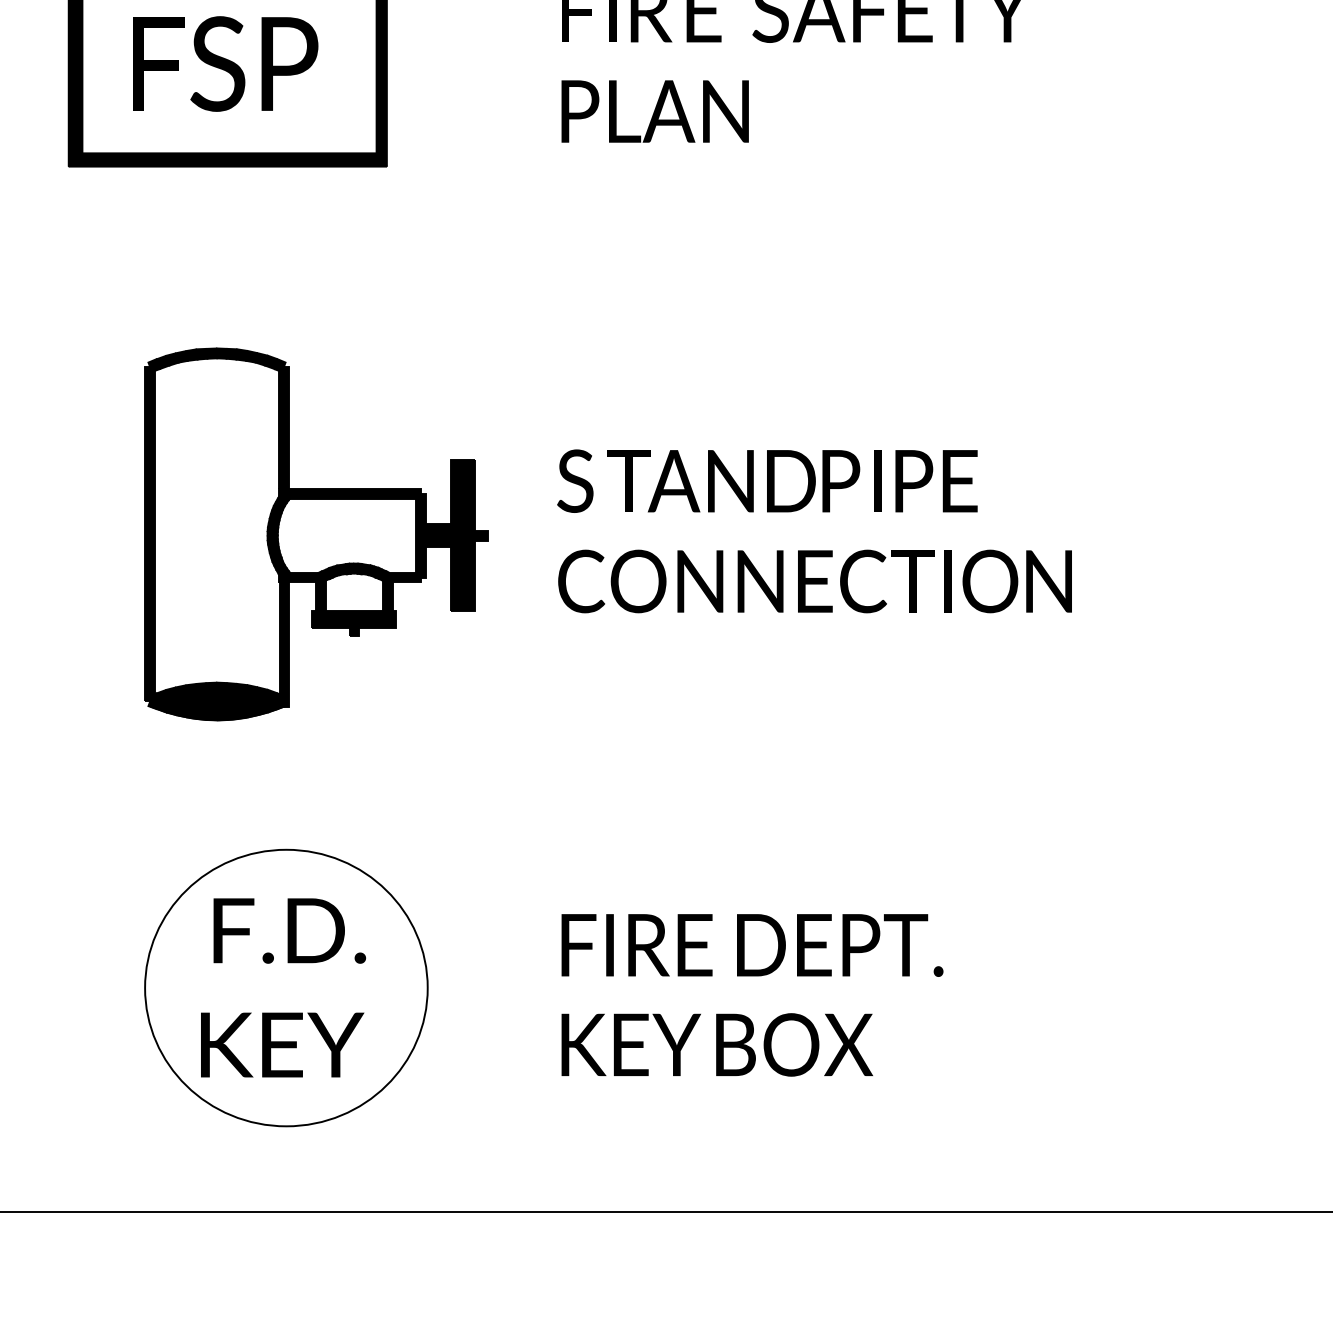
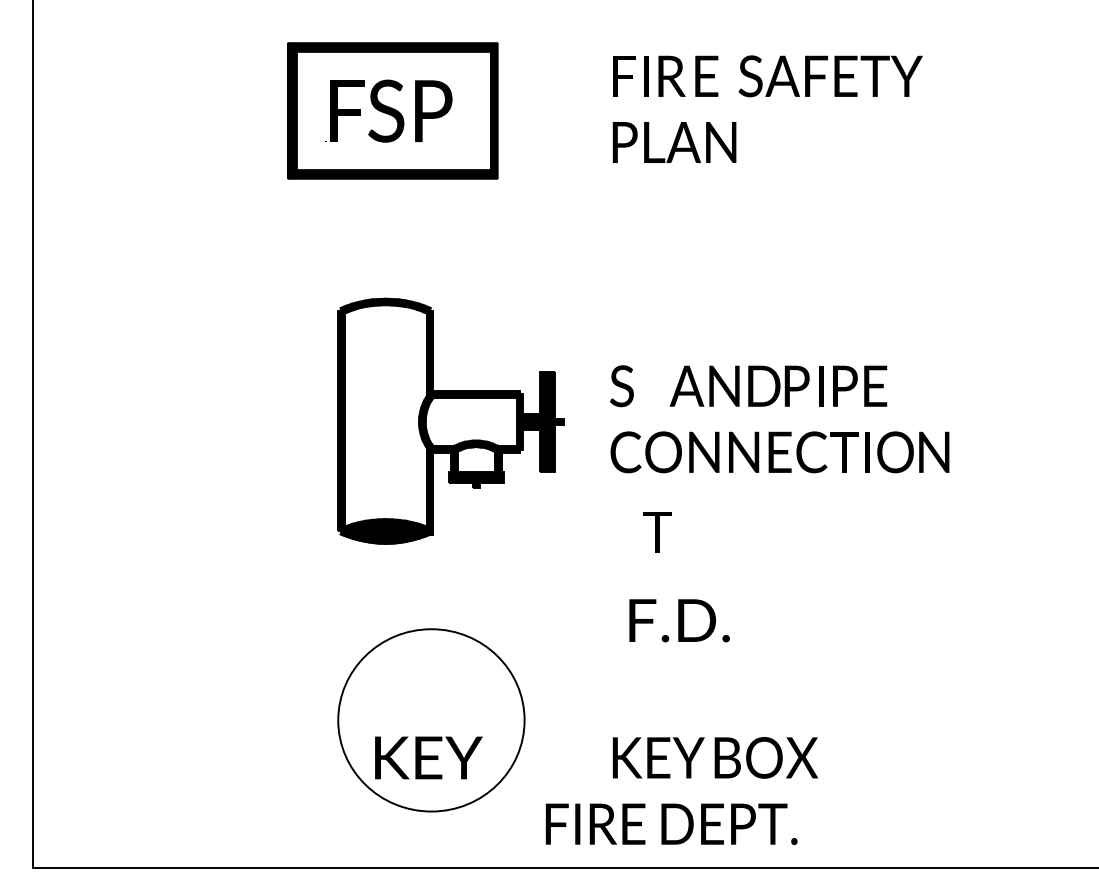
text: (629, 481) -> (657, 532), moved
text: (289, 930) -> (679, 620), moved
text: (752, 944) -> (671, 823), moved

